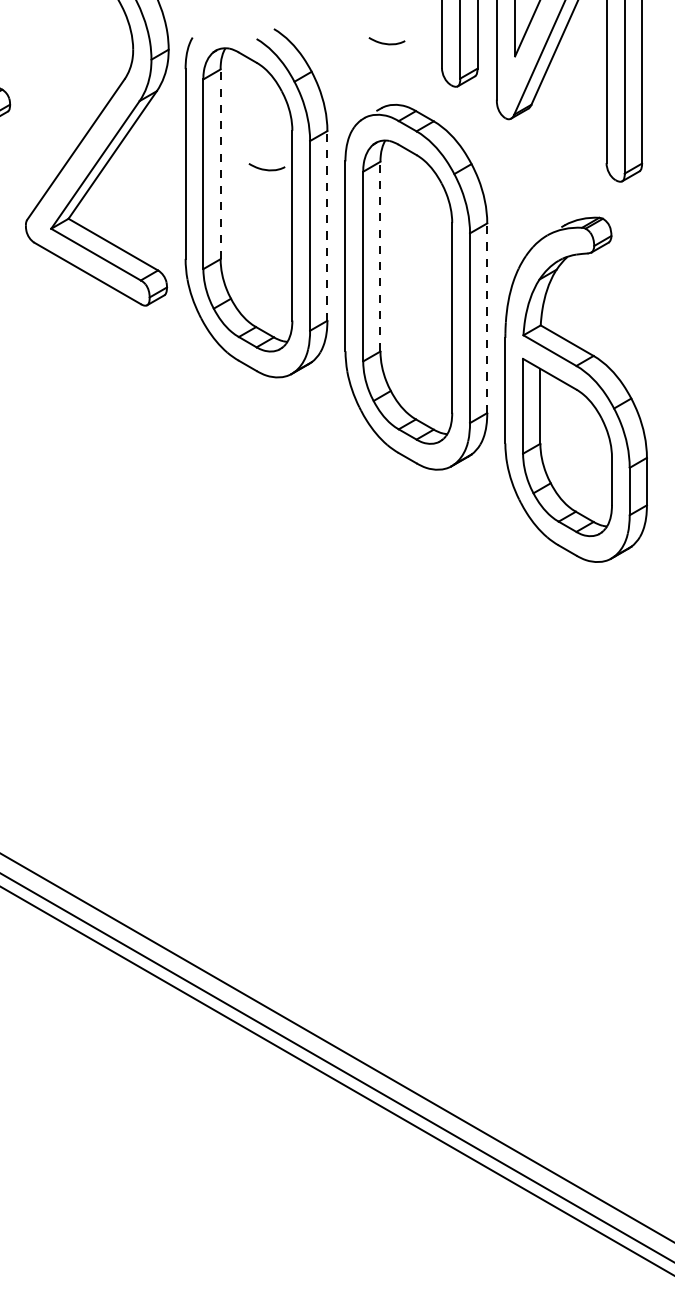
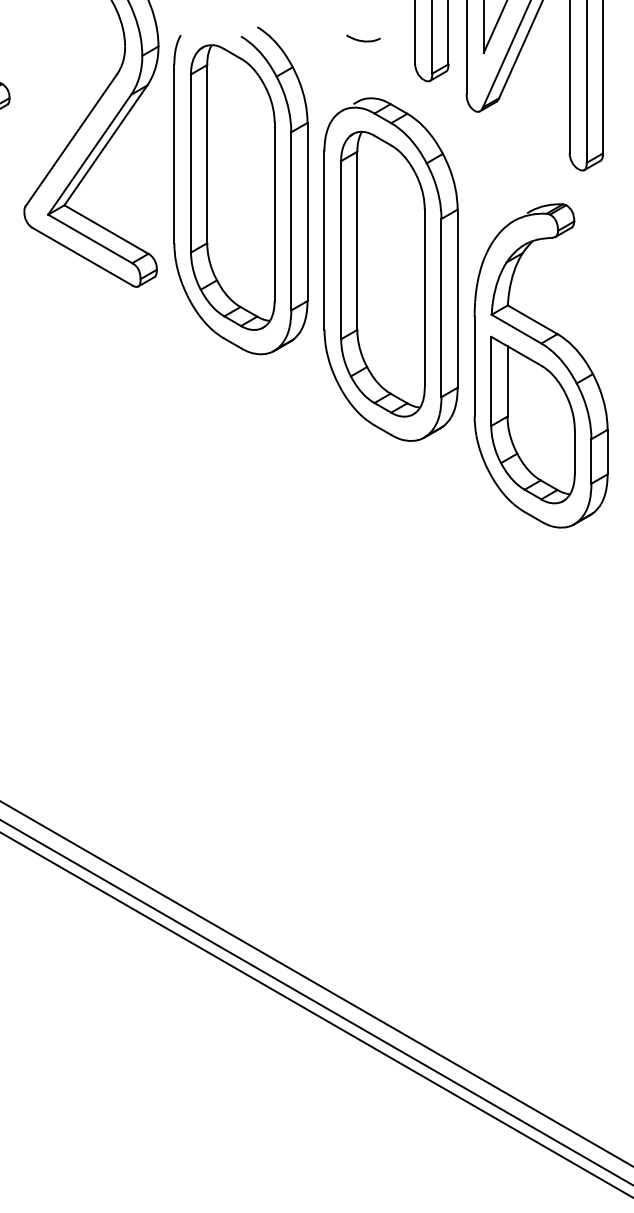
line: (220, 164) -> (207, 154), dashed -> solid
curve: (266, 169) -> (250, 159), removed
line: (327, 225) -> (307, 211), dashed -> solid
line: (380, 256) -> (357, 240), dashed -> solid
line: (487, 318) -> (457, 298), dashed -> solid

